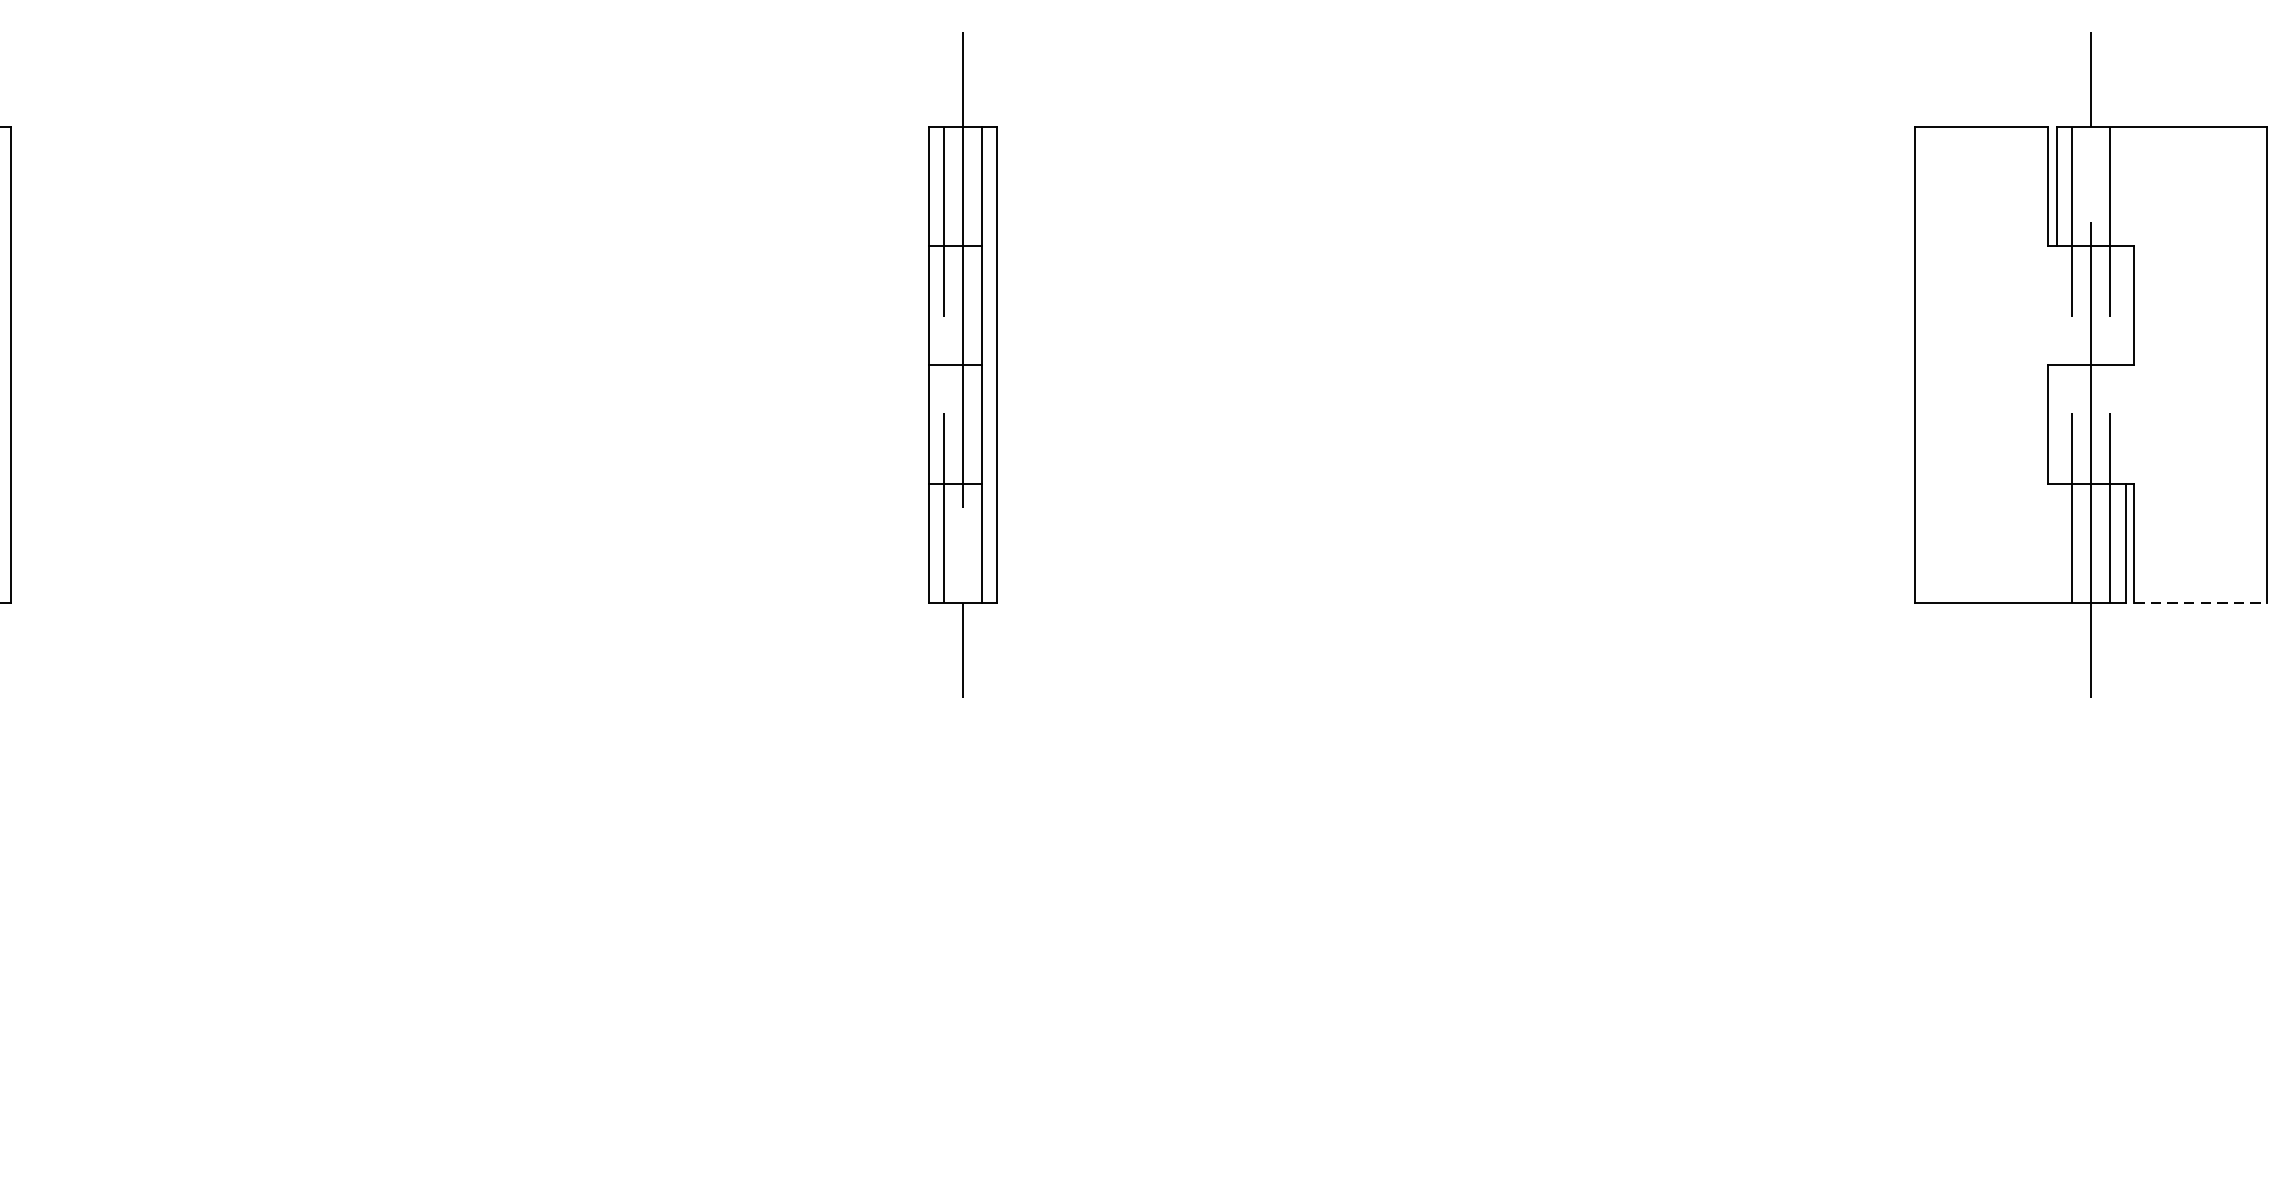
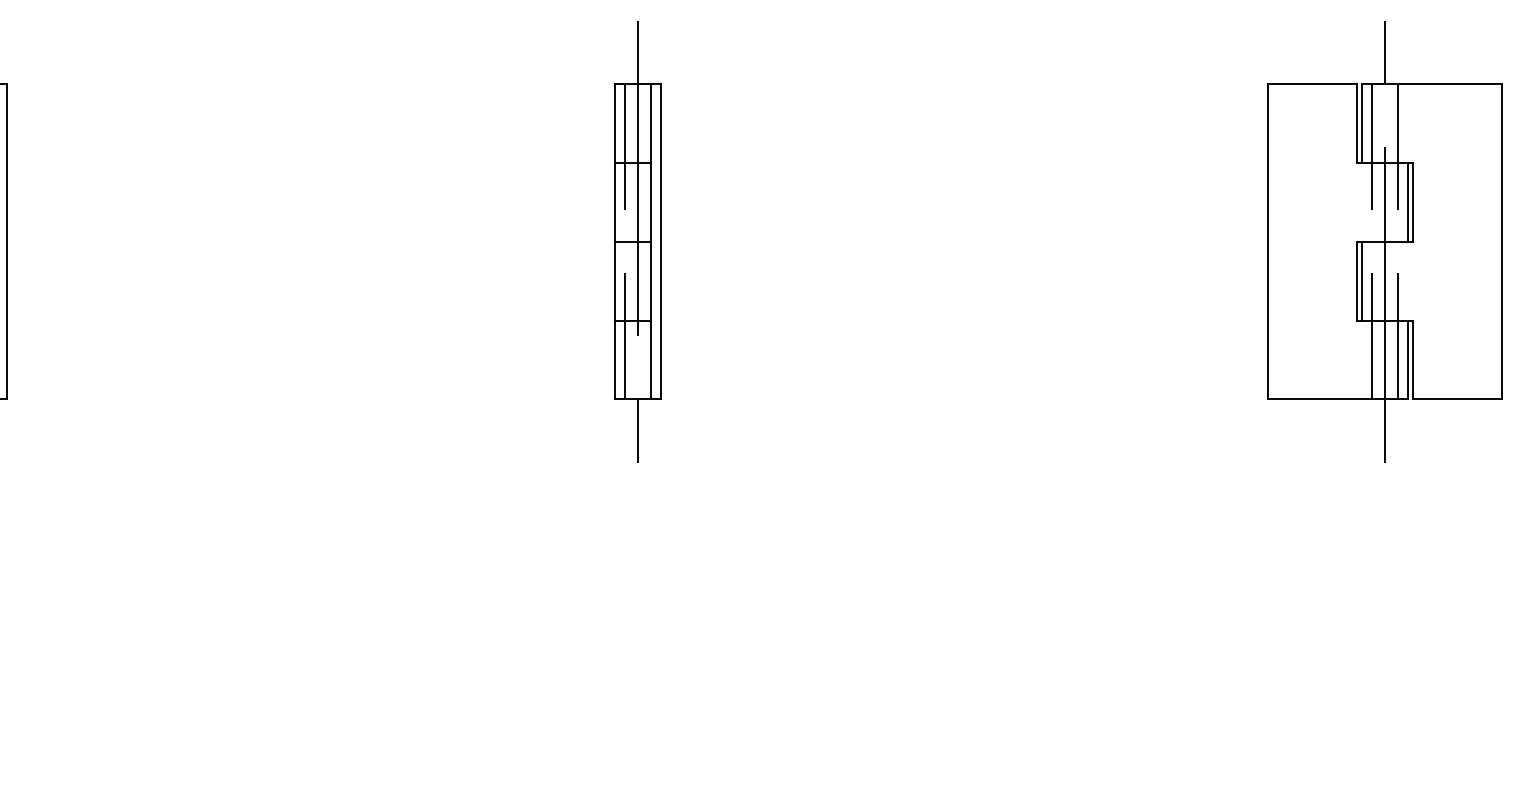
line: (2125, 305) -> (1407, 202), added
line: (2057, 423) -> (1362, 280), added
line: (2202, 603) -> (1458, 399), dashed -> solid

